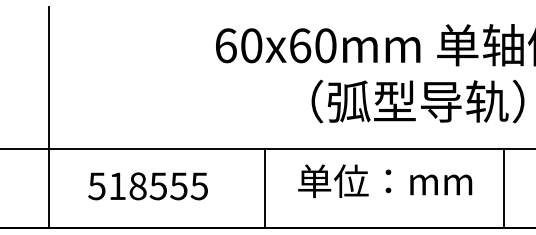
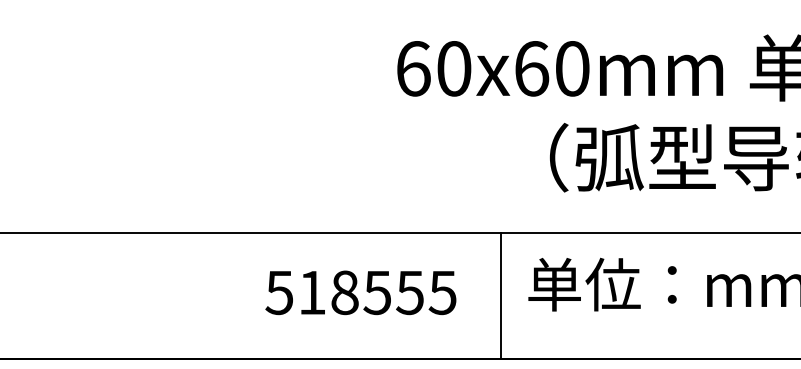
line: (49, 117) -> (132, 183), removed
text: (147, 186) -> (360, 293), moved
line: (265, 188) -> (501, 296), moved

